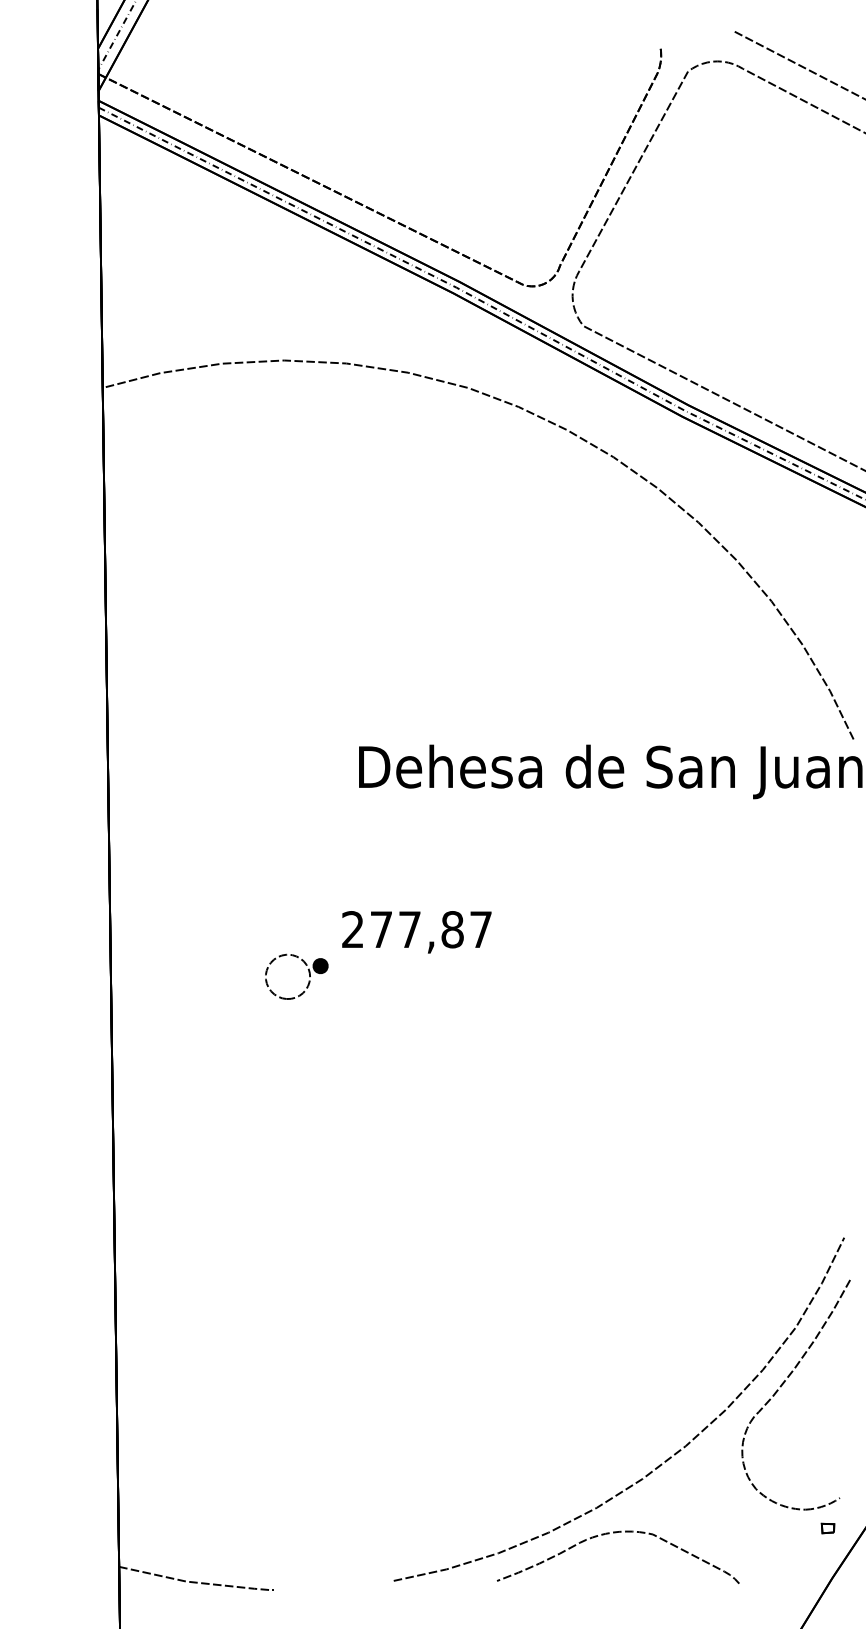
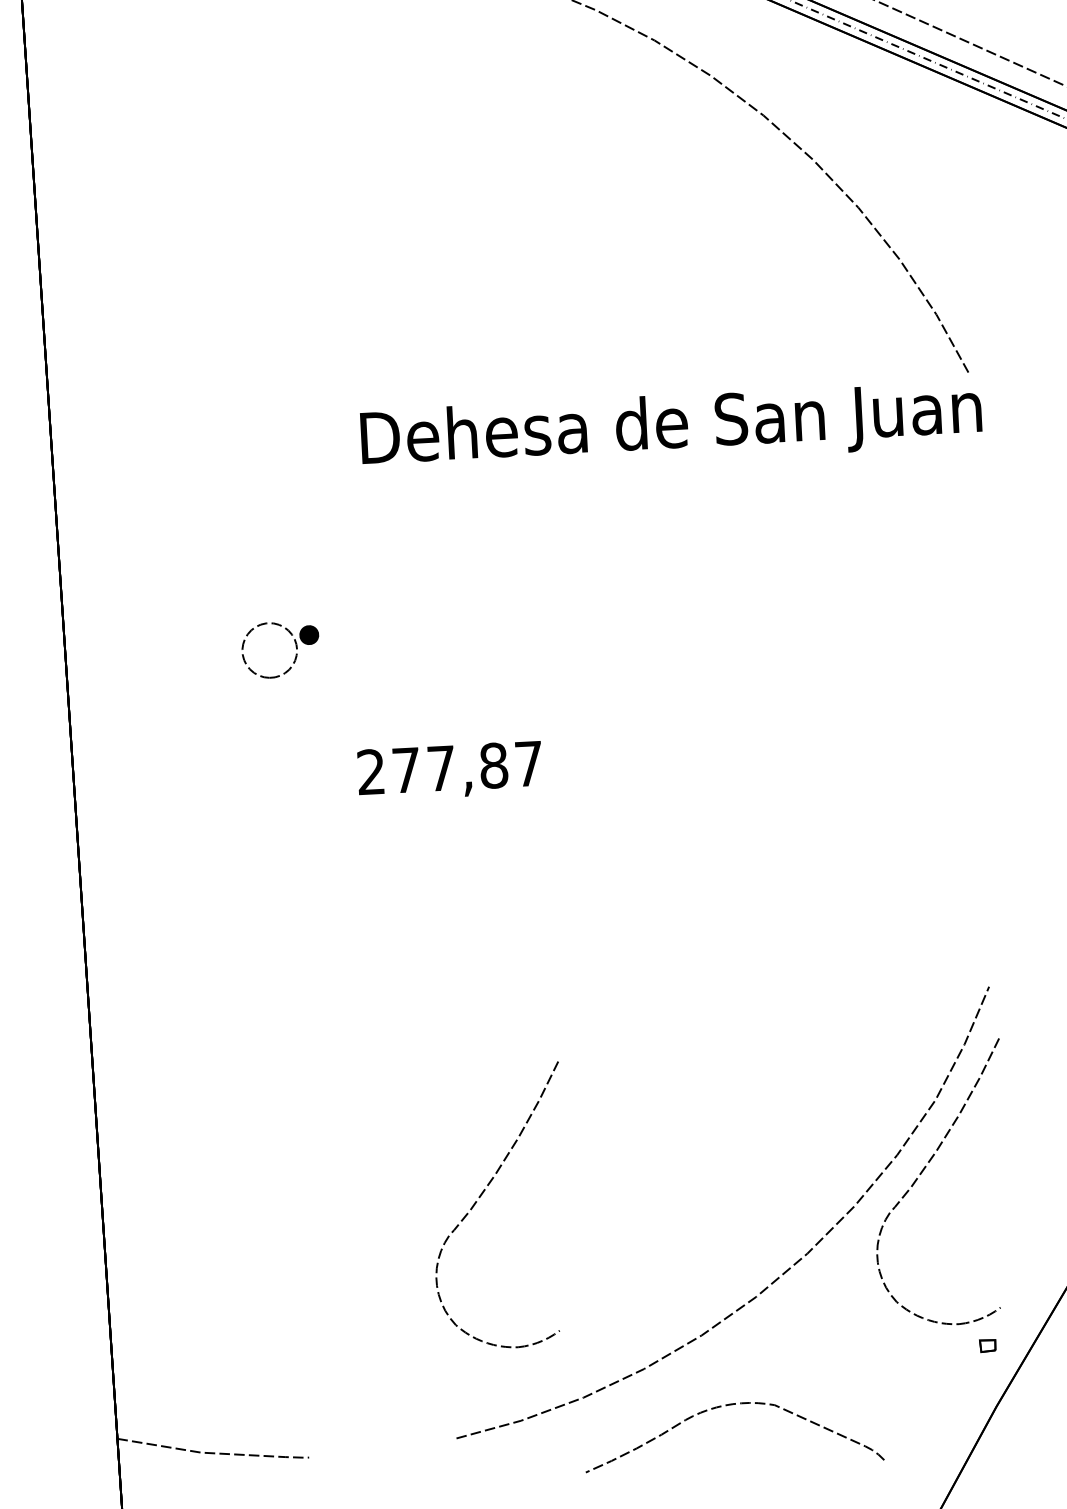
text: (416, 932) -> (449, 771), moved
part: (308, 972) -> (294, 643), moved
part: (426, 1383) -> (484, 1193), added
curve: (616, 1533) -> (729, 1406), moved

